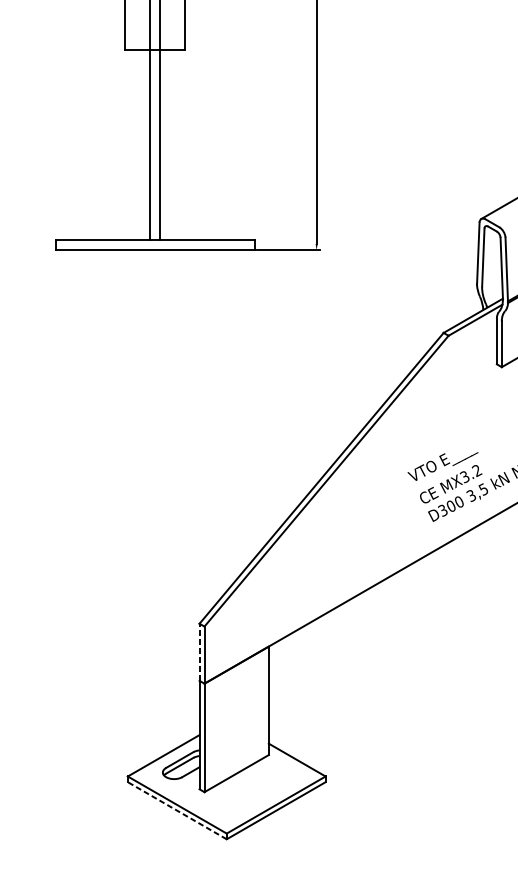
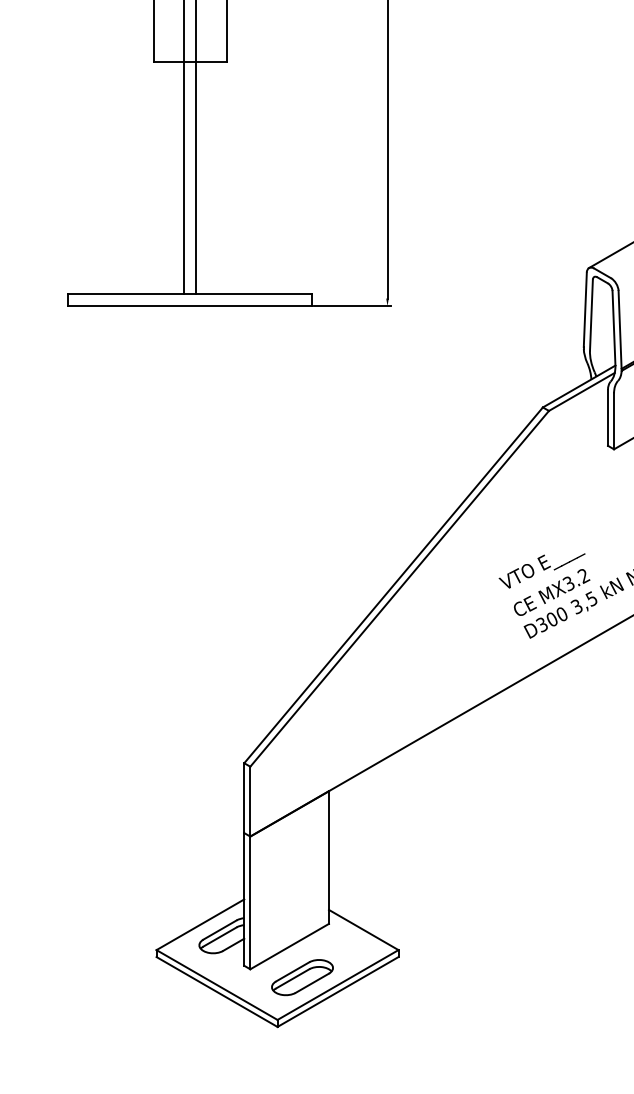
line: (199, 652) -> (244, 798), dashed -> solid
part: (247, 798) -> (302, 977), added
line: (177, 811) -> (217, 992), dashed -> solid

